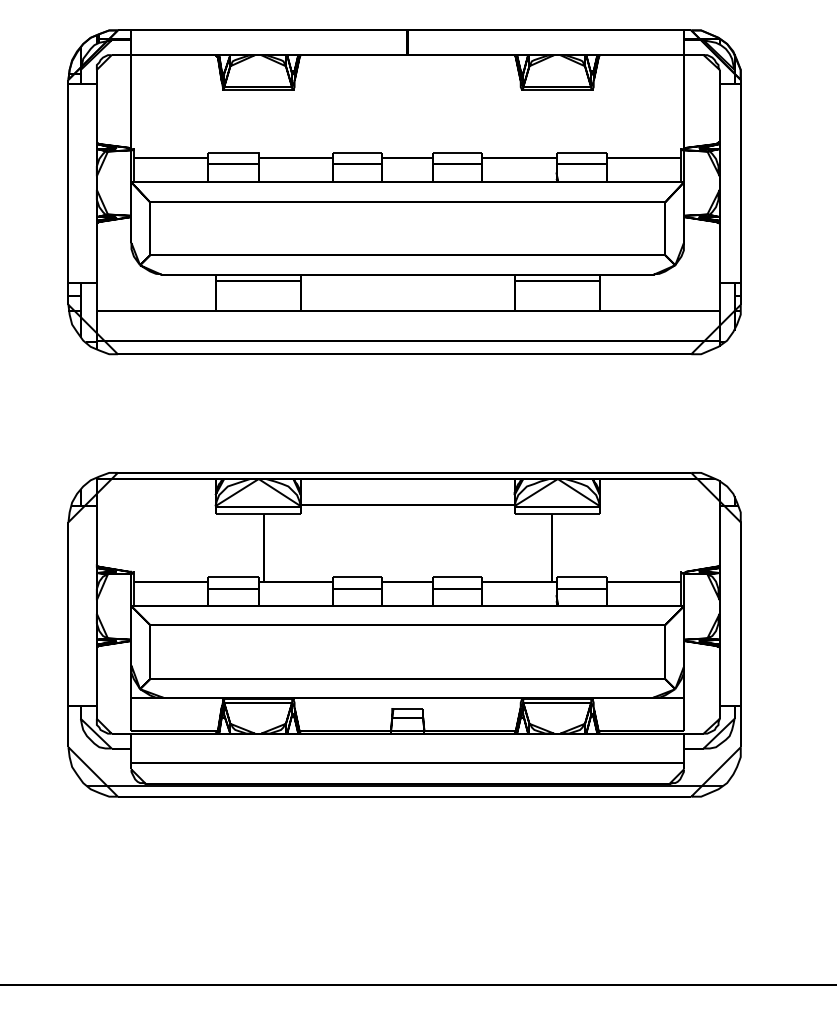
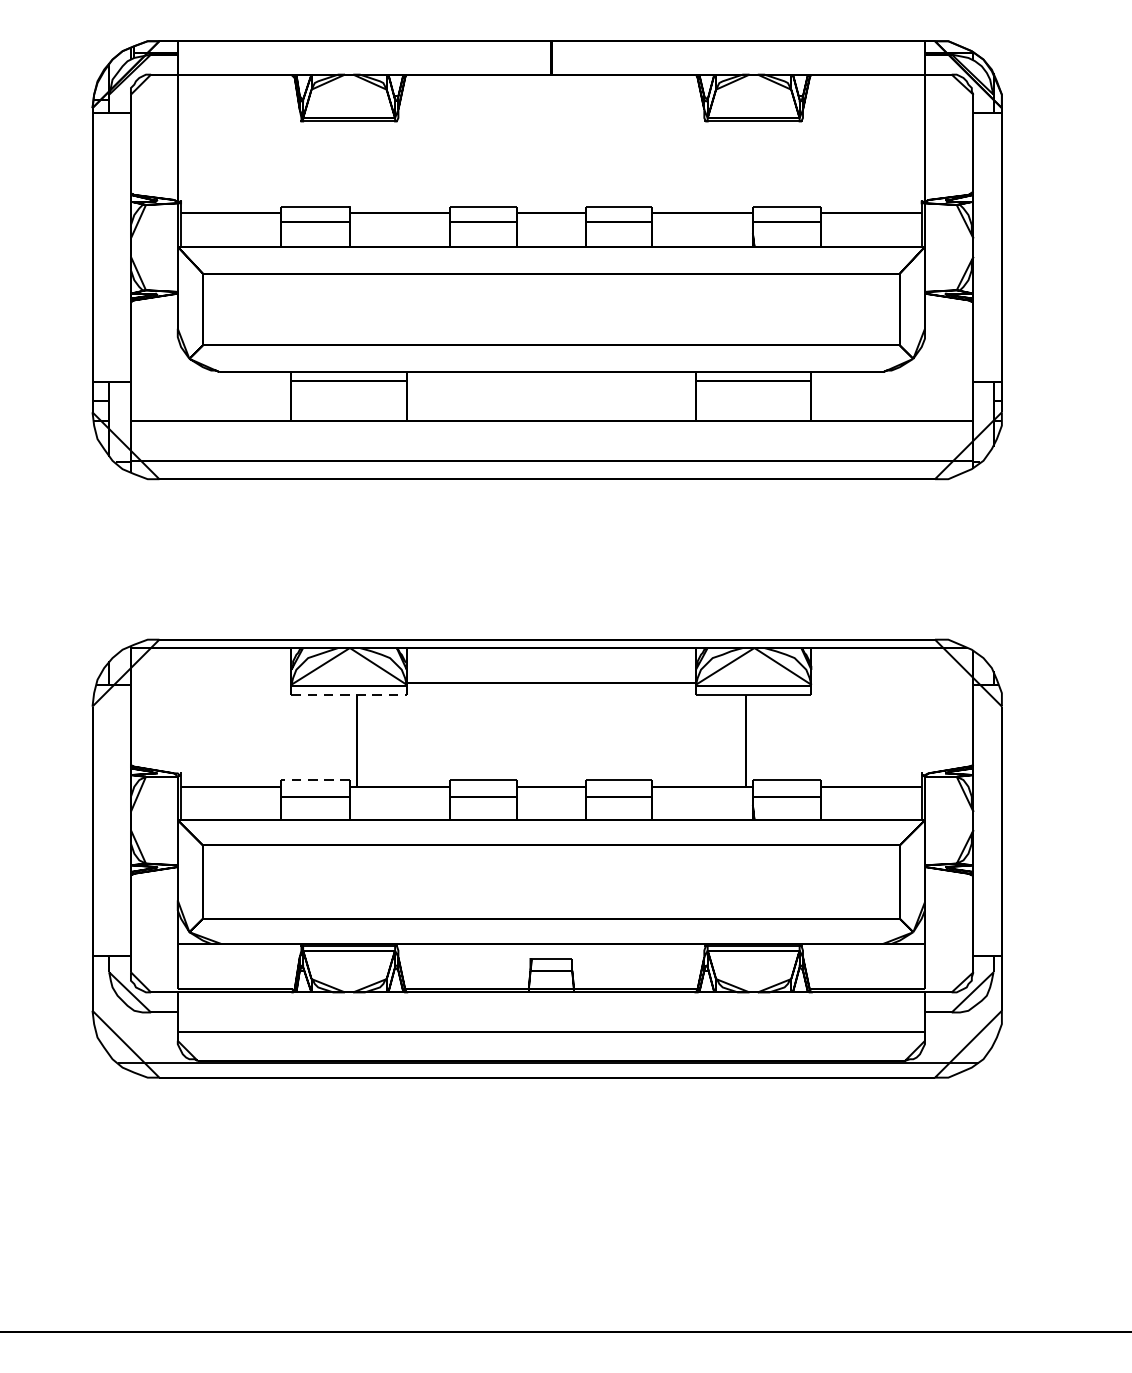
line: (258, 513) -> (349, 694), solid -> dashed
line: (232, 576) -> (314, 779), solid -> dashed

